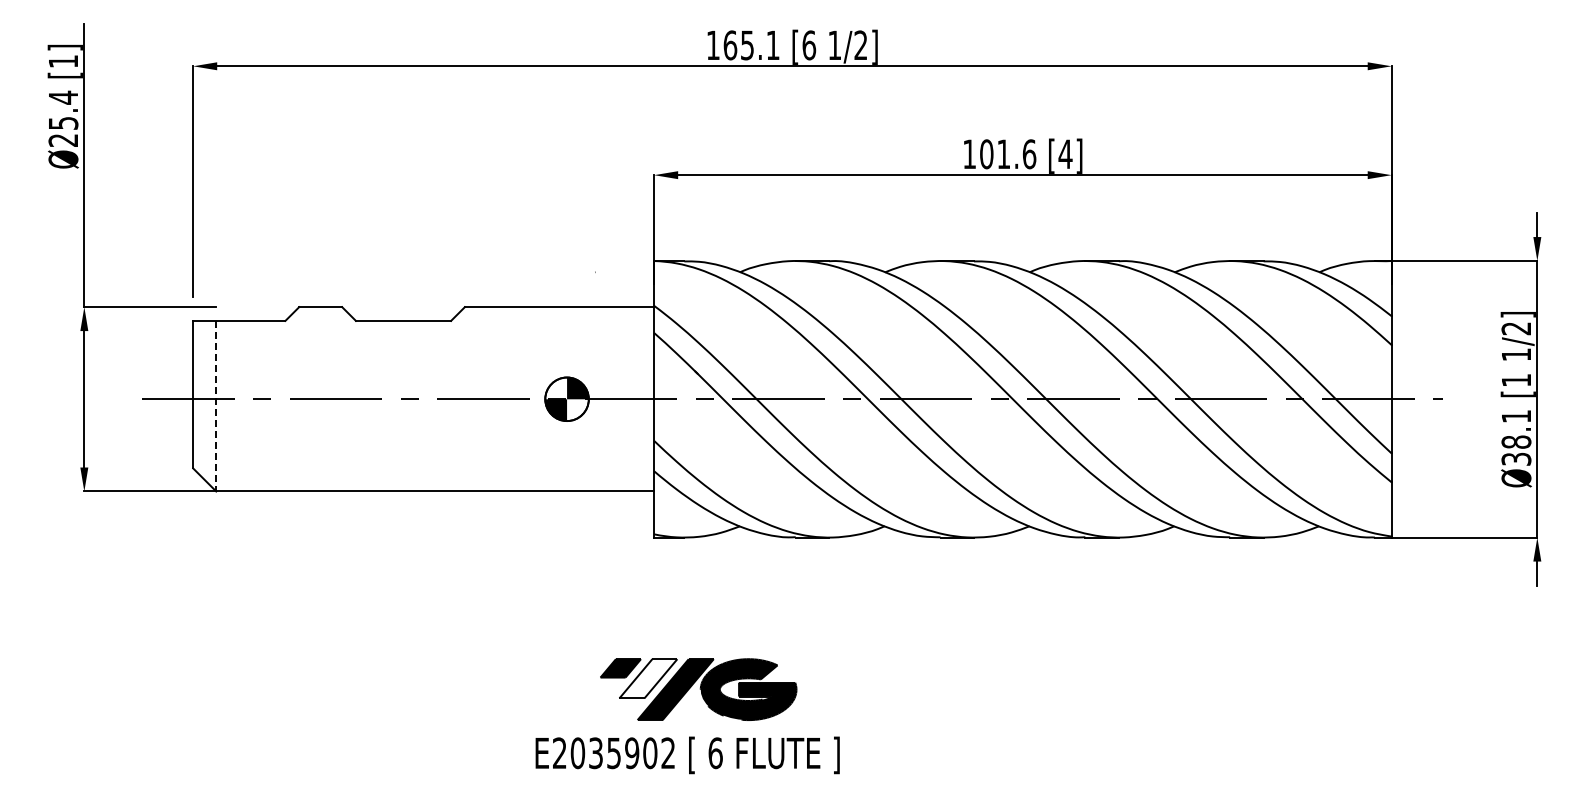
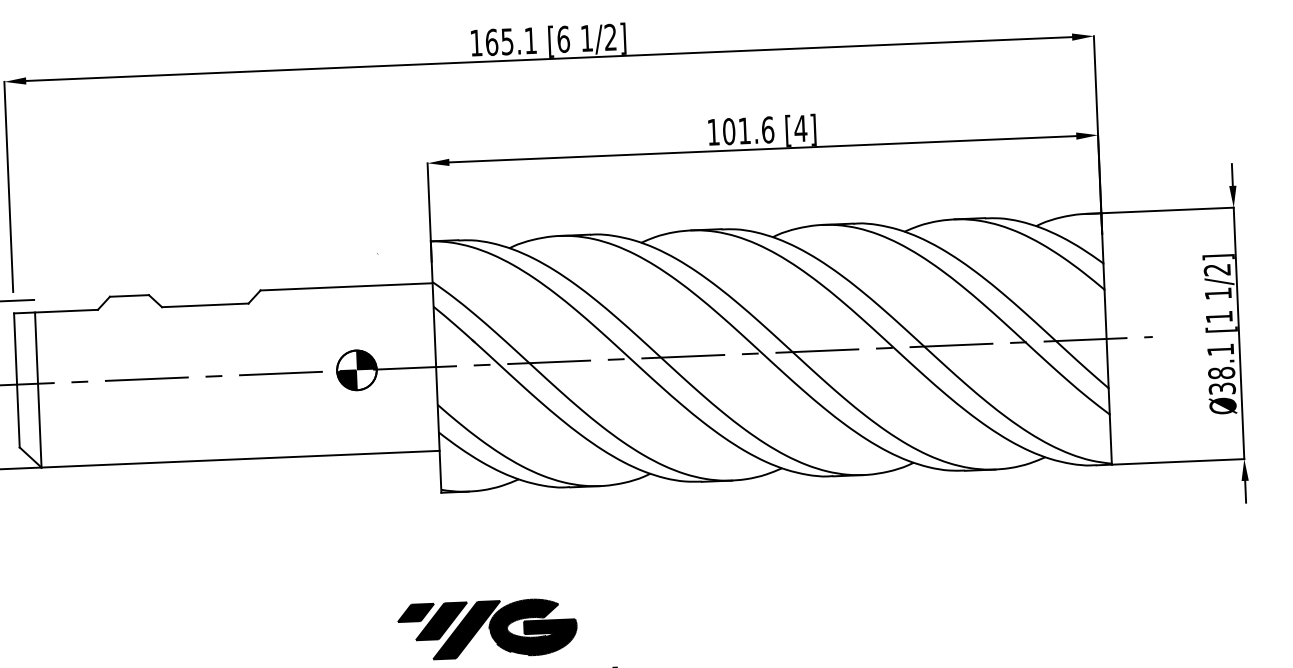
line: (216, 406) -> (38, 390), dashed -> solid
fill: (648, 678) -> (441, 621), added

